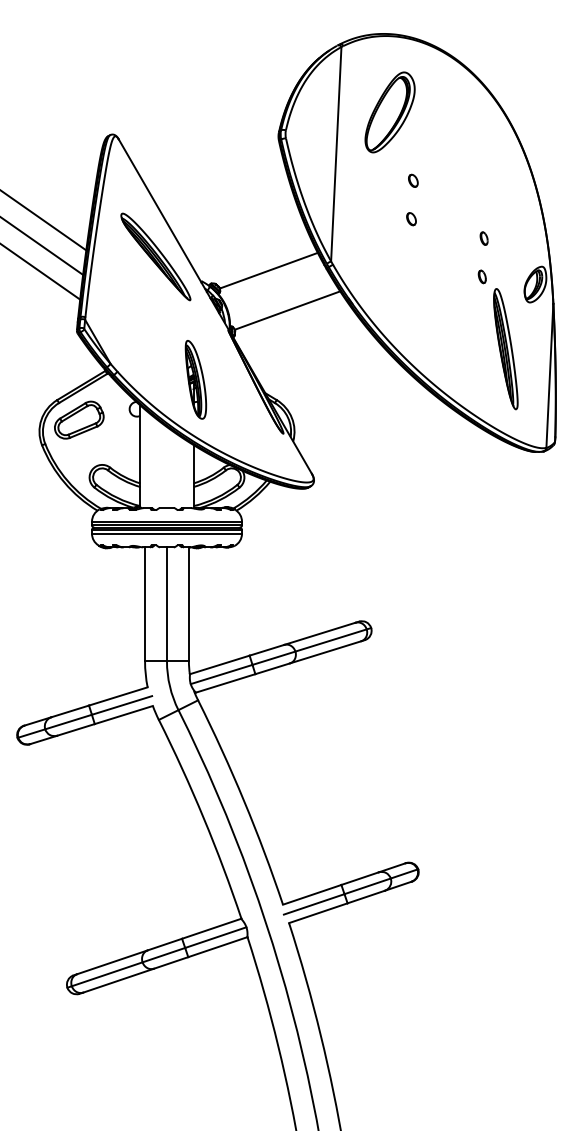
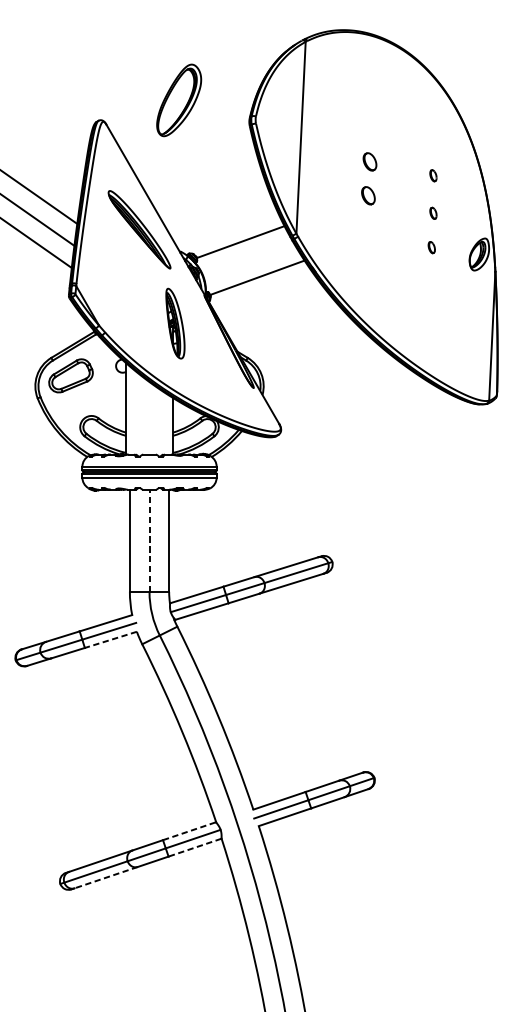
part: (389, 112) -> (178, 100), moved
part: (413, 180) -> (370, 161), size x1.6
part: (483, 196) -> (432, 175), added
part: (411, 219) -> (368, 196), size x1.6
part: (505, 349) -> (452, 312), removed
part: (195, 379) -> (175, 323), moved
line: (167, 603) -> (149, 540), solid -> dashed
line: (123, 715) -> (110, 640), solid -> dashed
line: (212, 928) -> (190, 830), solid -> dashed
line: (217, 947) -> (194, 847), solid -> dashed
line: (118, 980) -> (106, 877), solid -> dashed

